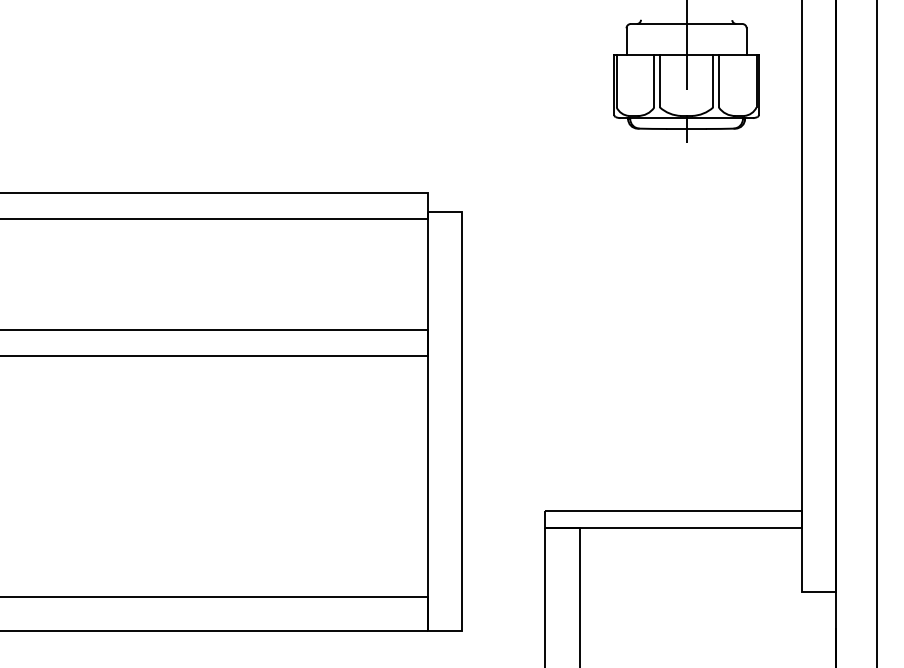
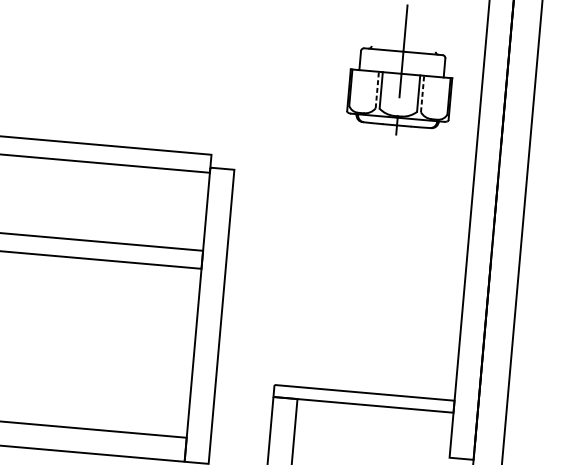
line: (654, 81) -> (377, 90), solid -> dashed
line: (718, 81) -> (422, 94), solid -> dashed

